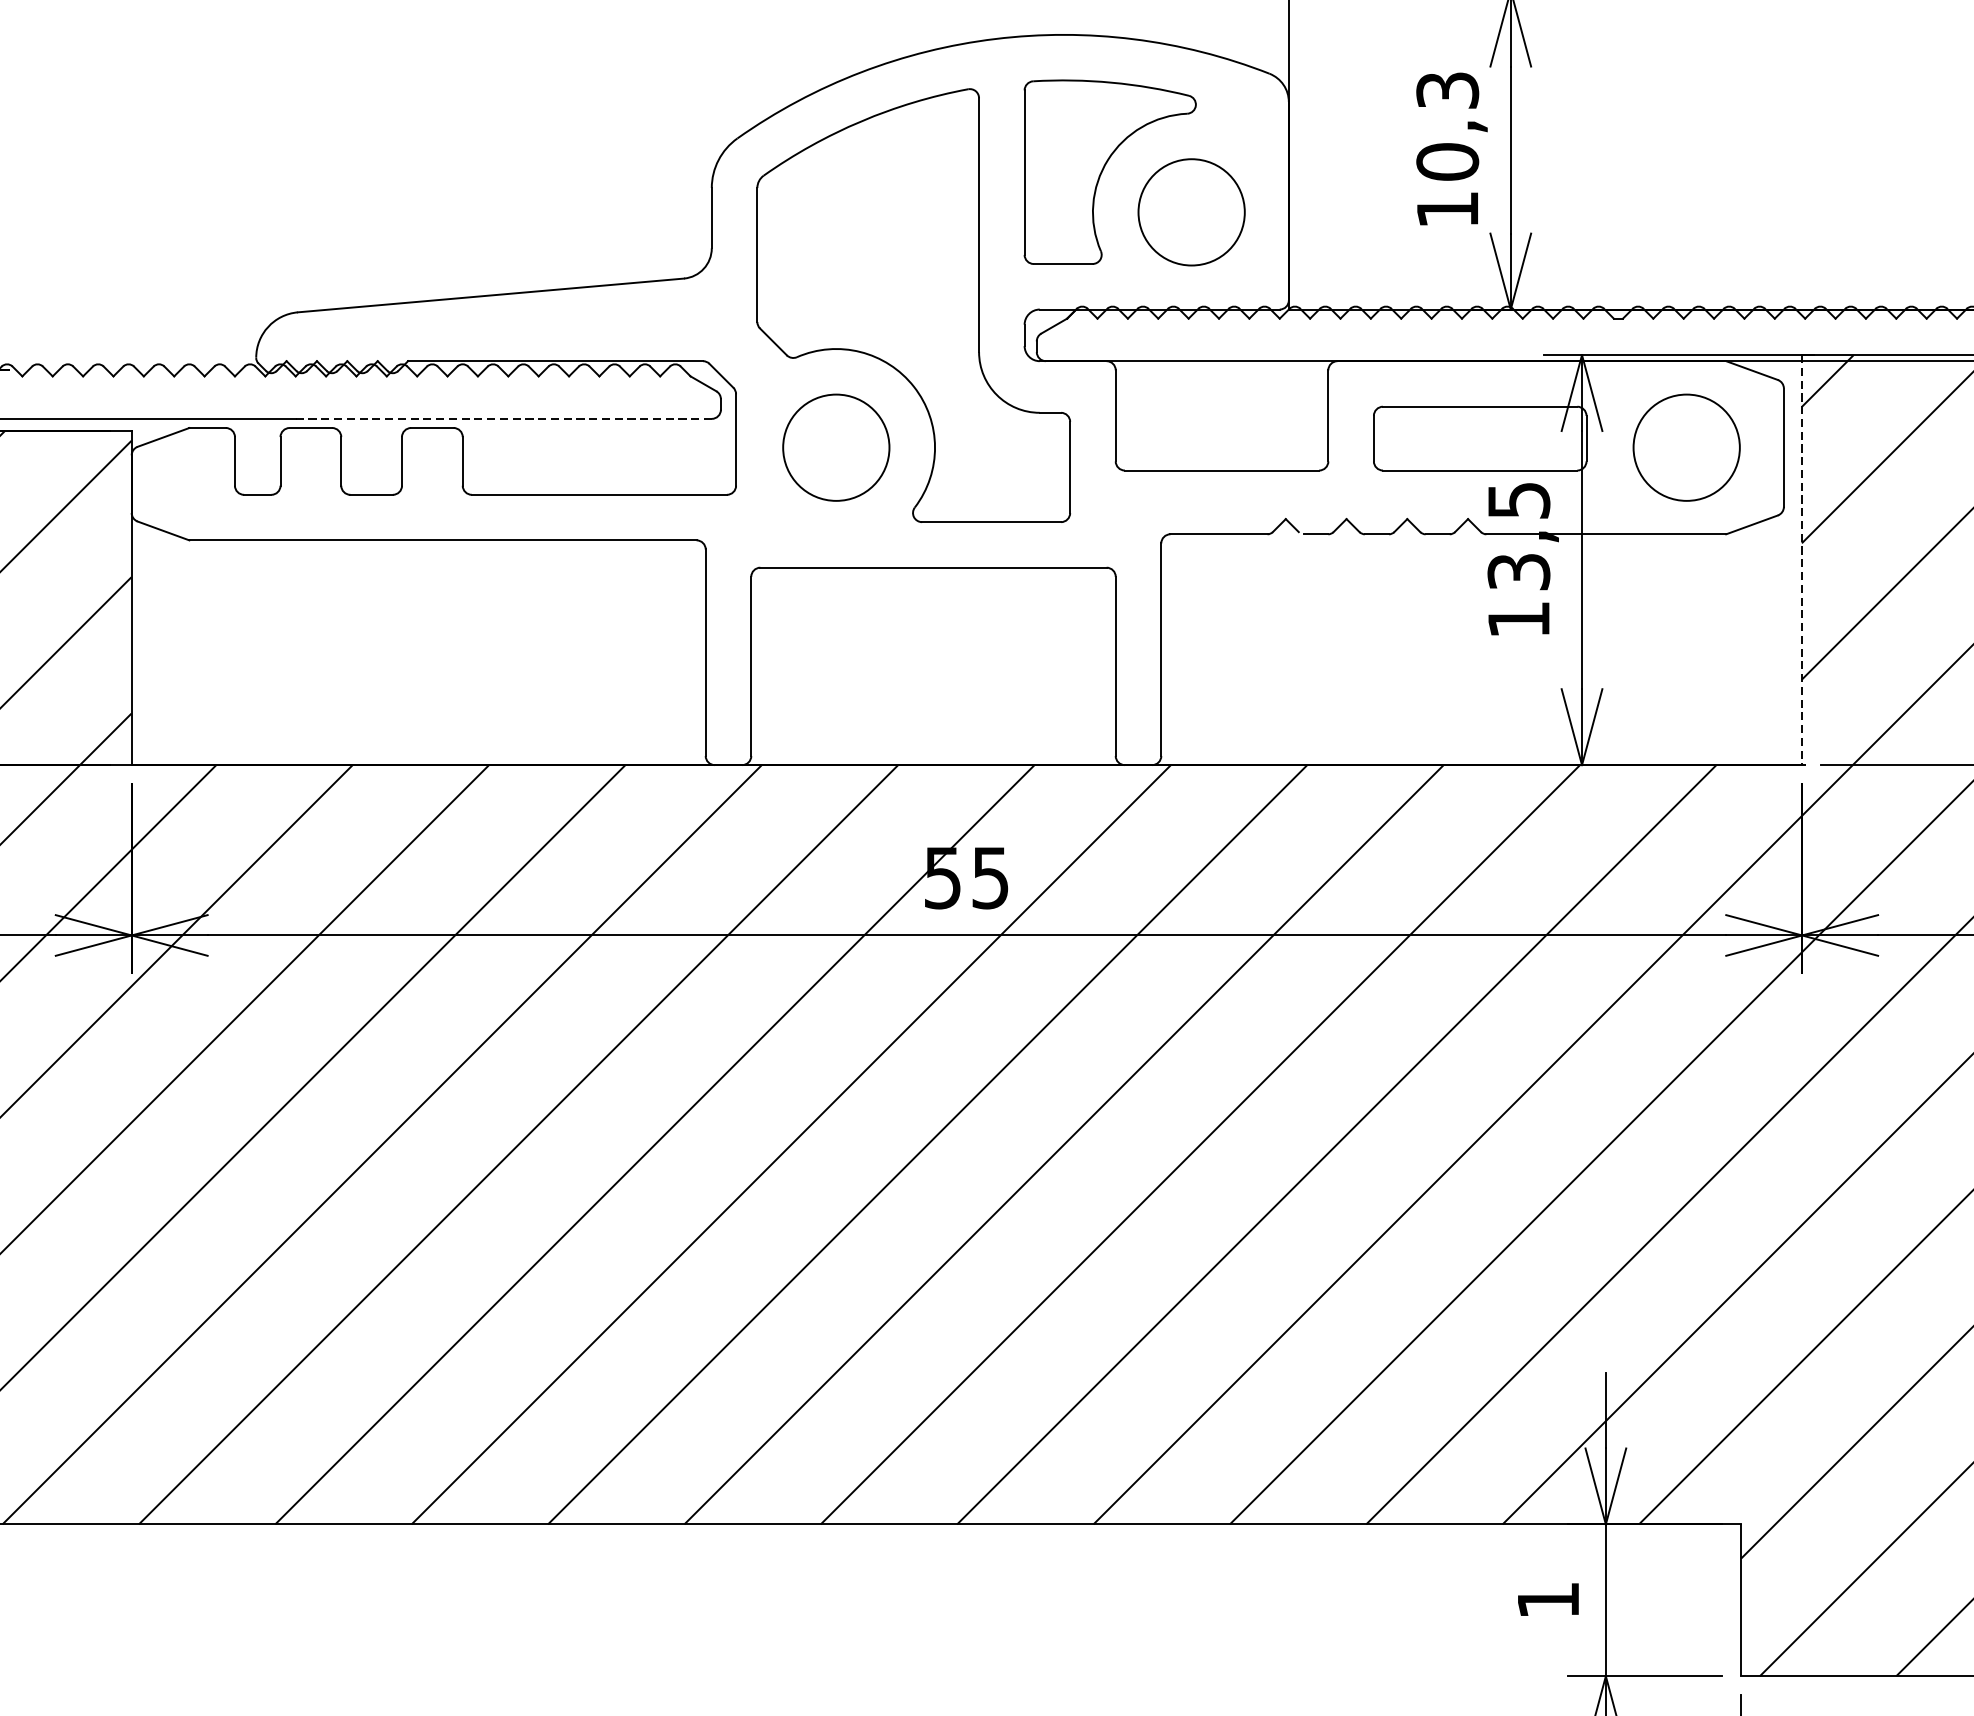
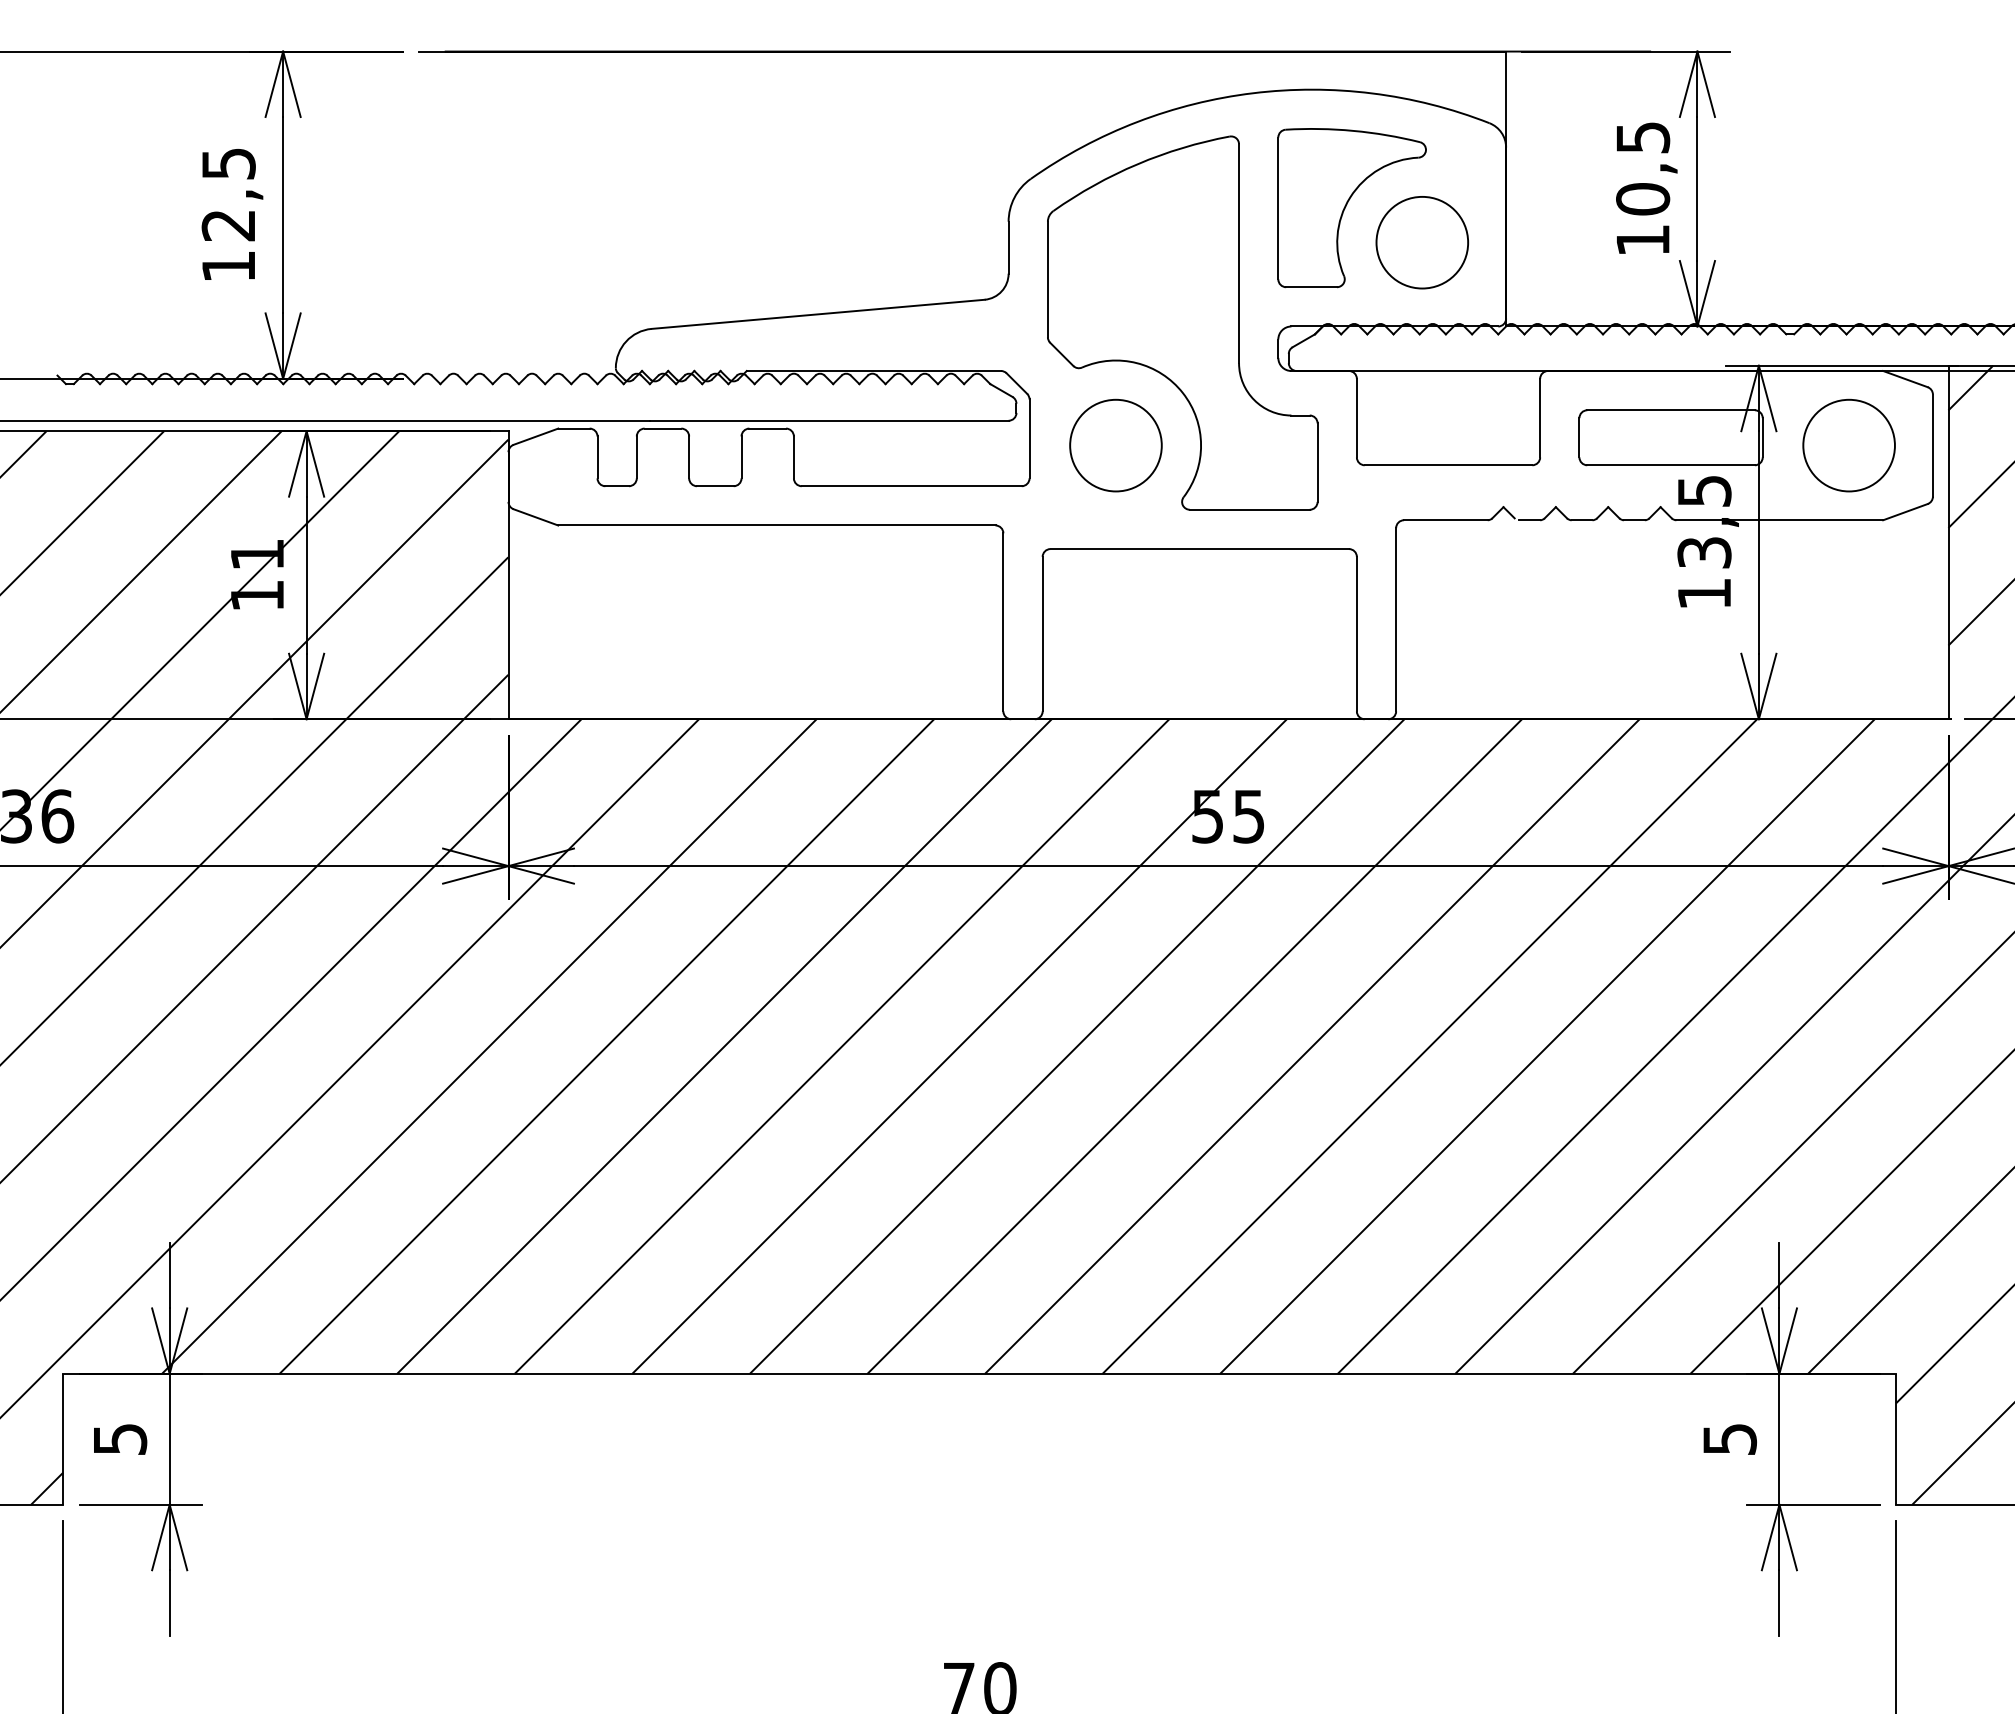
text: (1447, 90) -> (1642, 137), 10,3 -> 10,5
line: (504, 418) -> (829, 420), dashed -> solid
line: (1801, 560) -> (1948, 542), dashed -> solid
text: (1549, 1600) -> (1730, 1439), 1 -> 5

